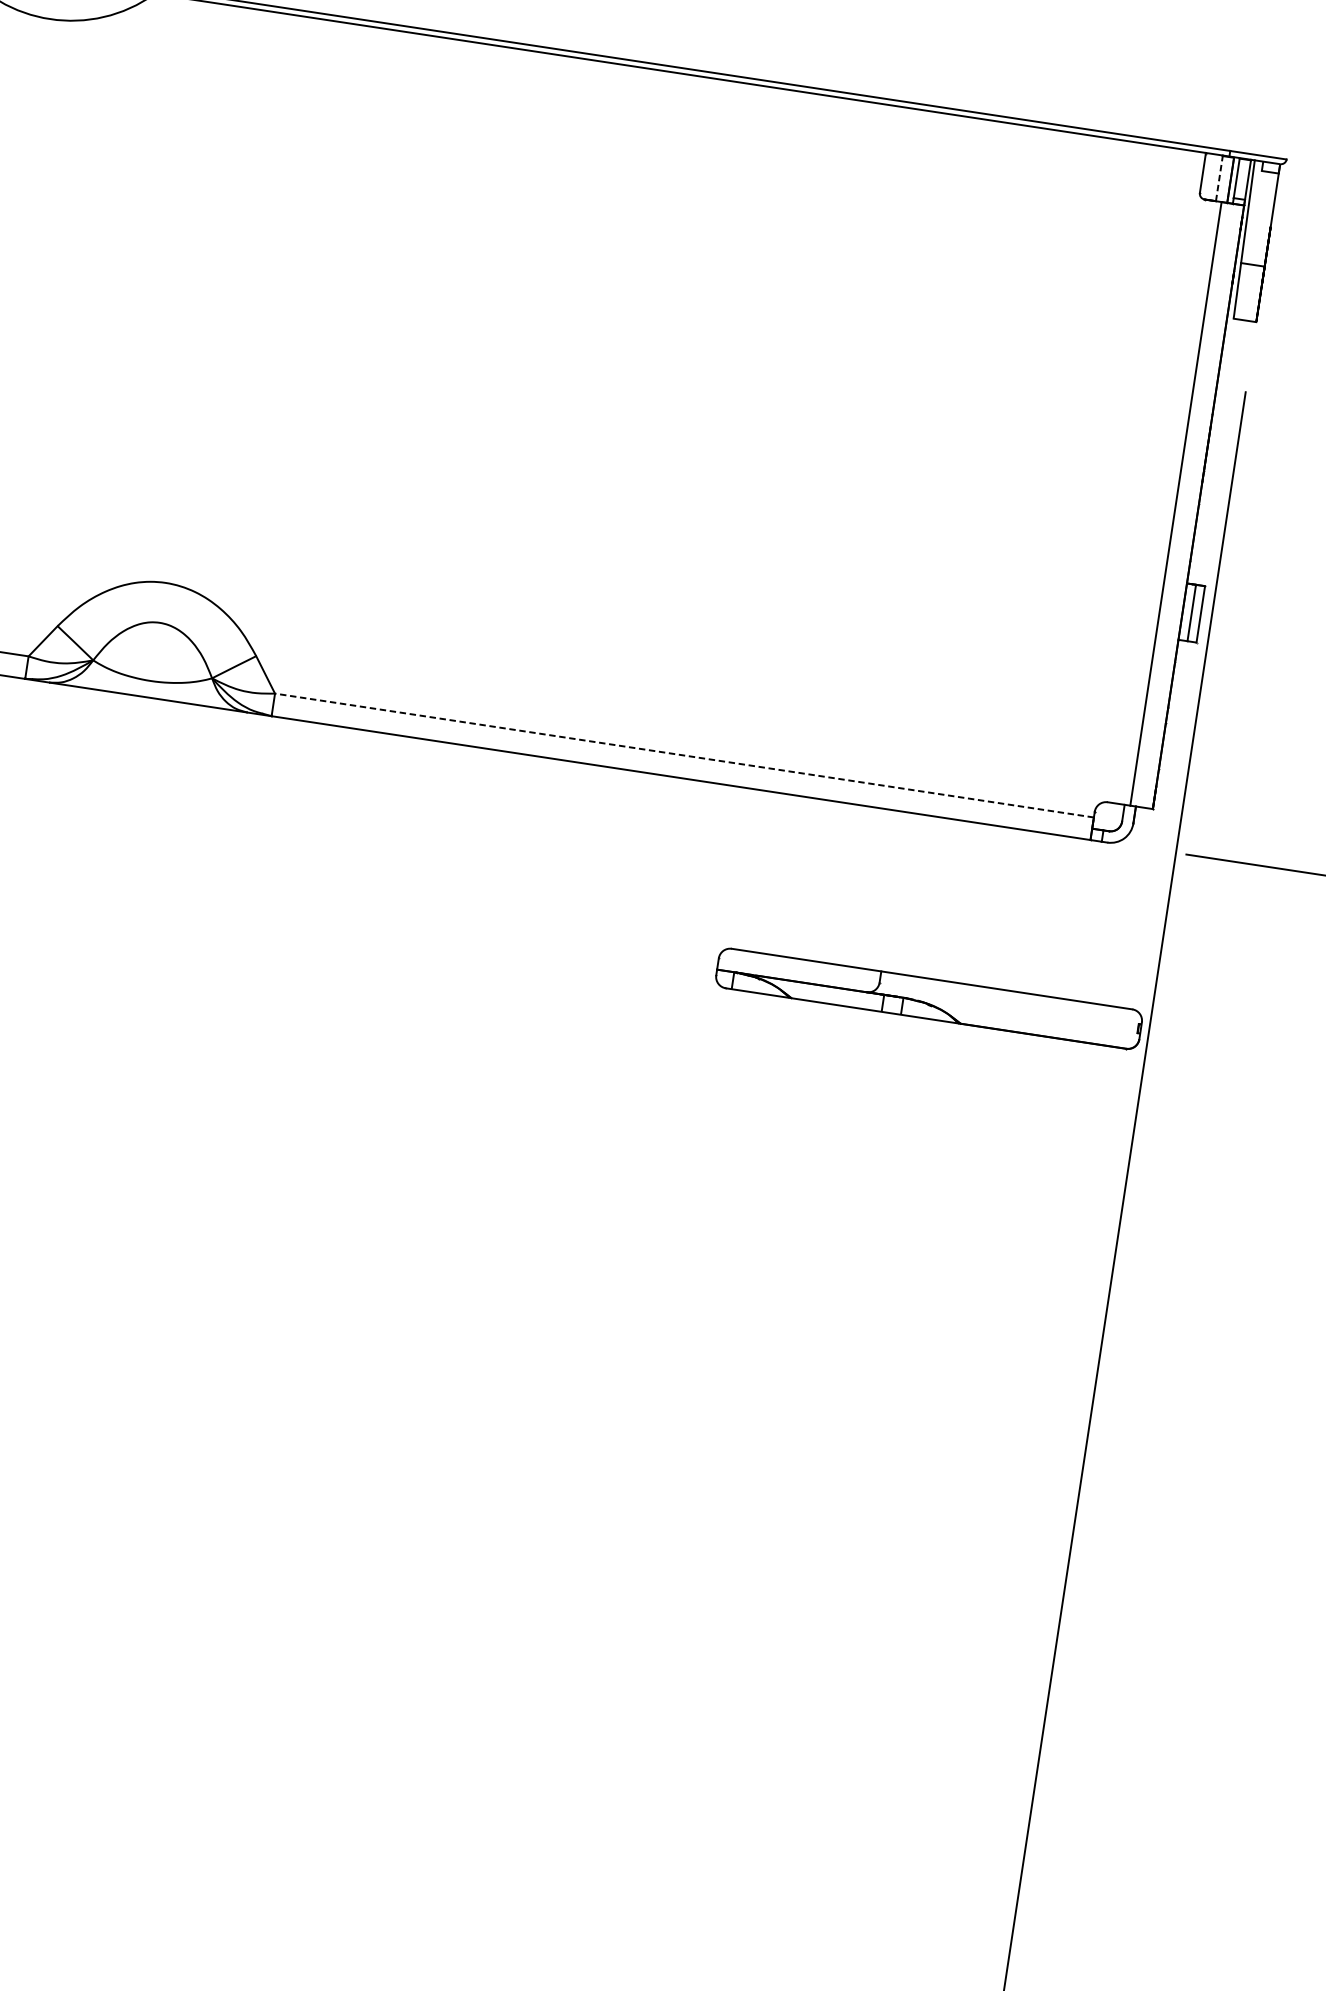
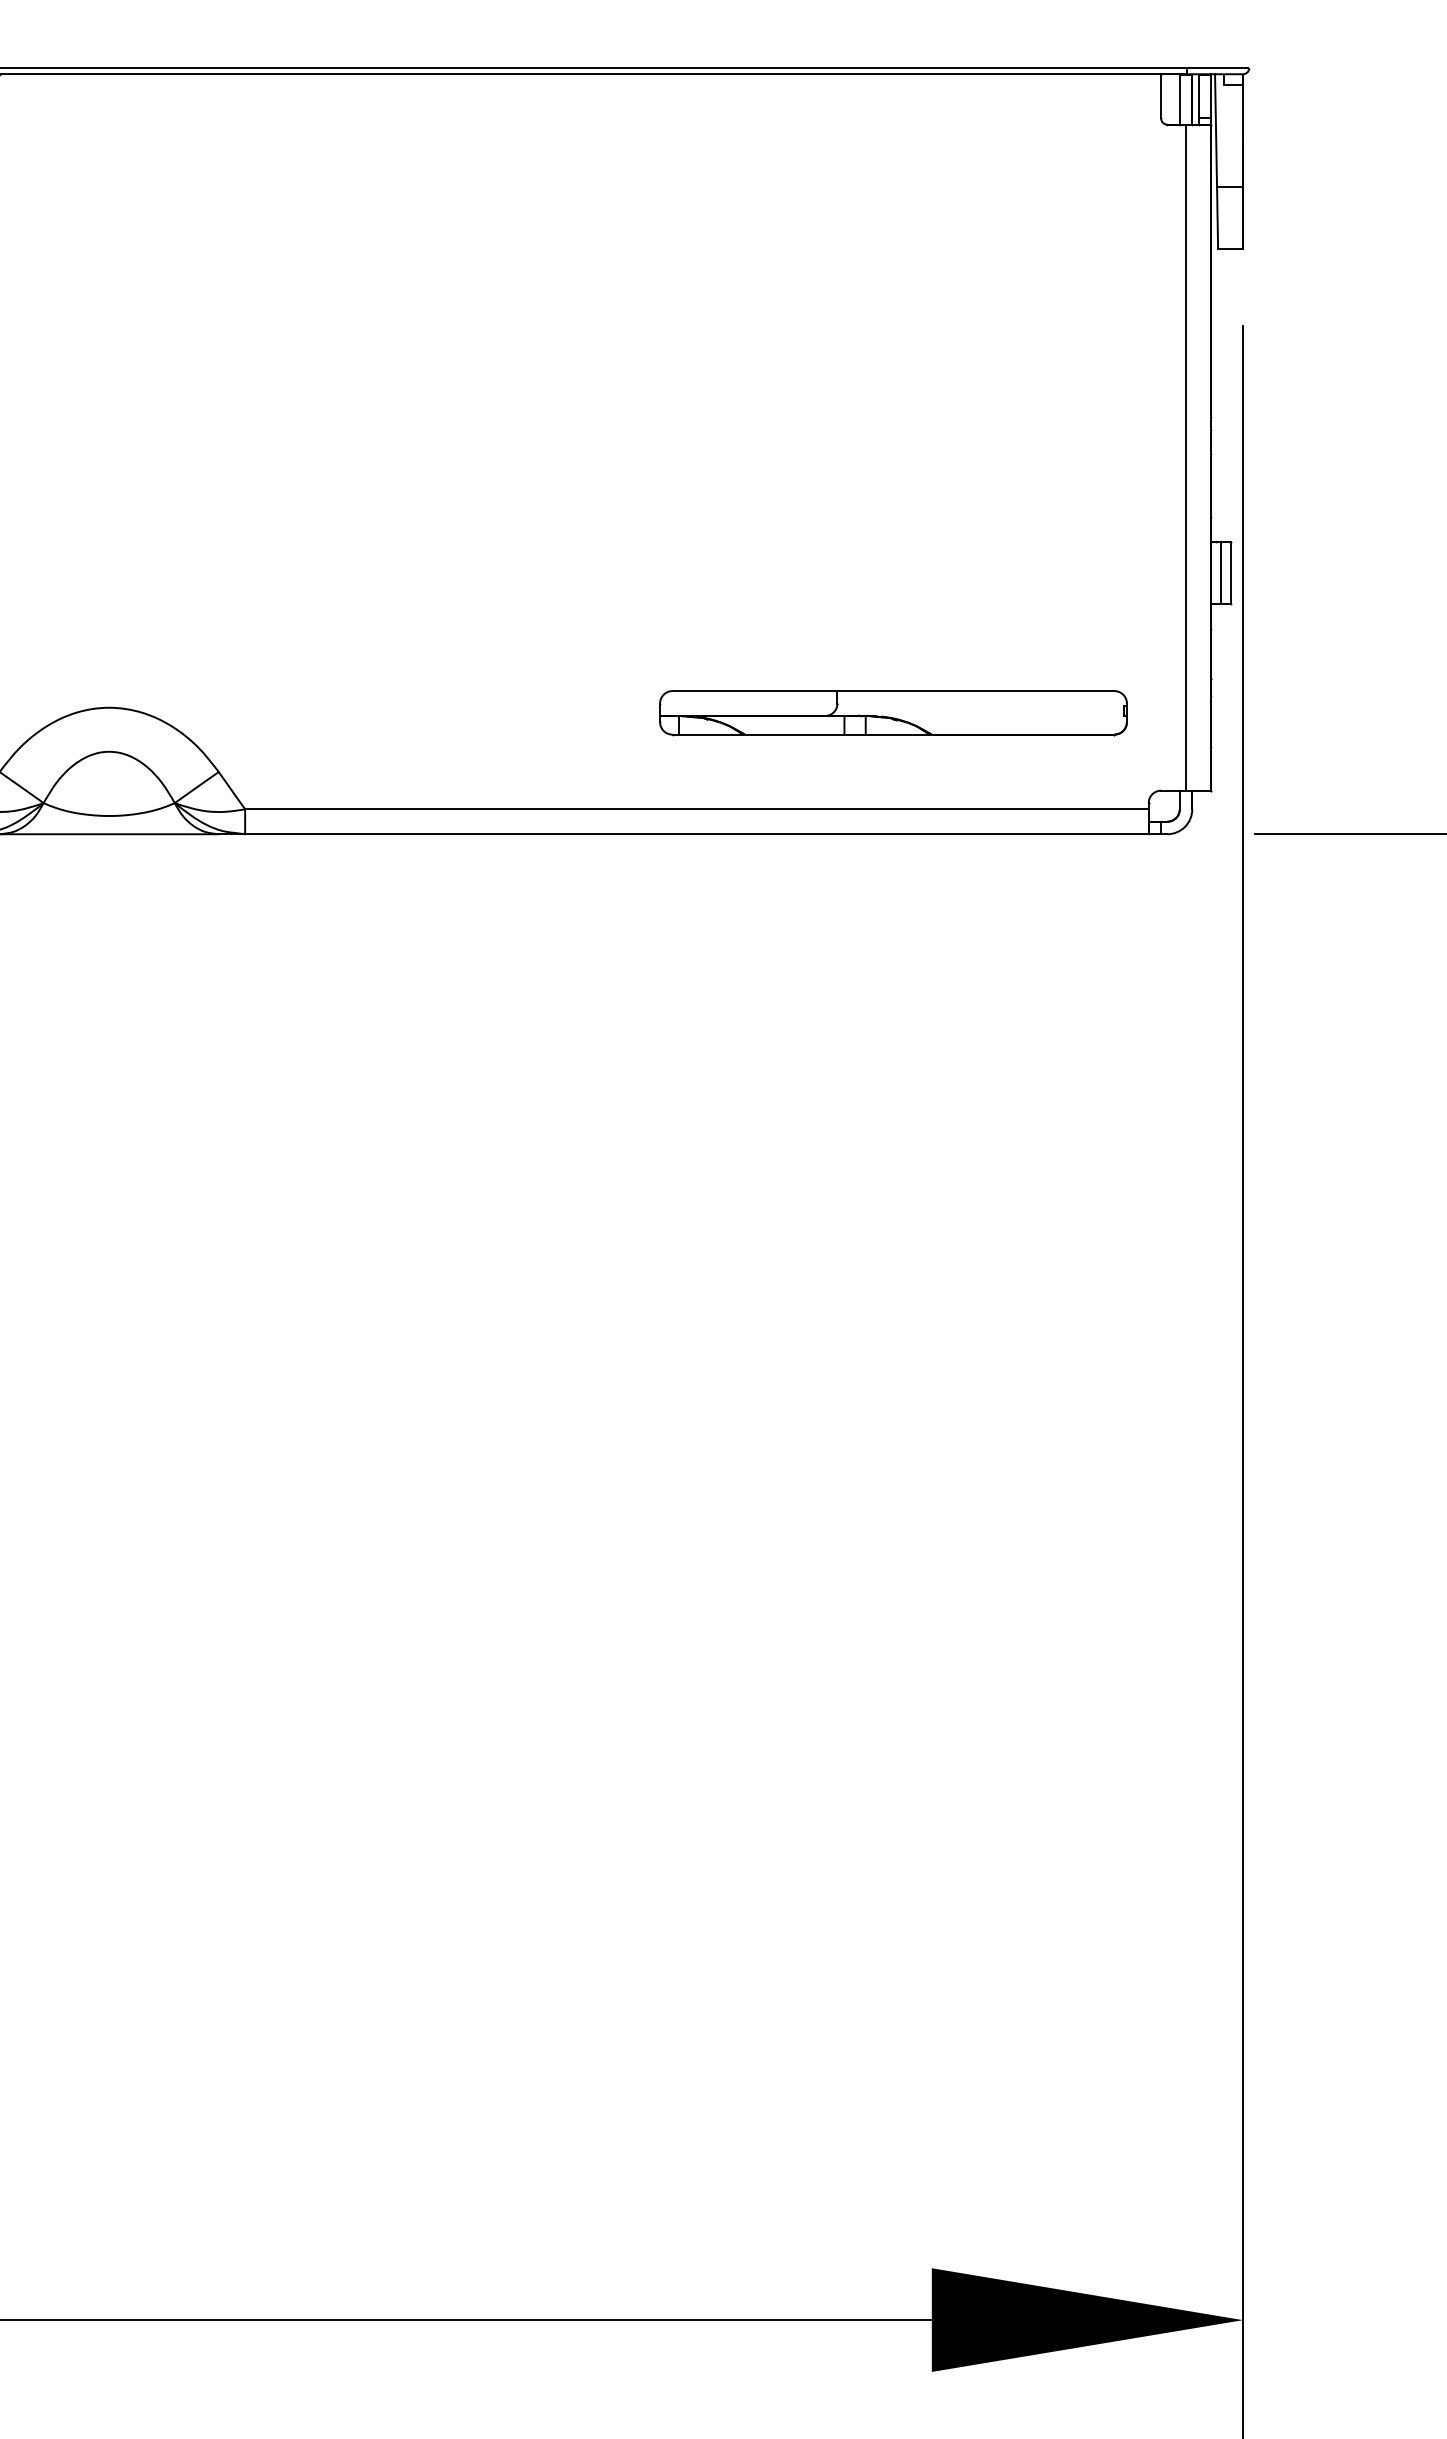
line: (1219, 178) -> (1179, 99), dashed -> solid
line: (684, 755) -> (696, 809), dashed -> solid
part: (929, 999) -> (893, 713), moved

